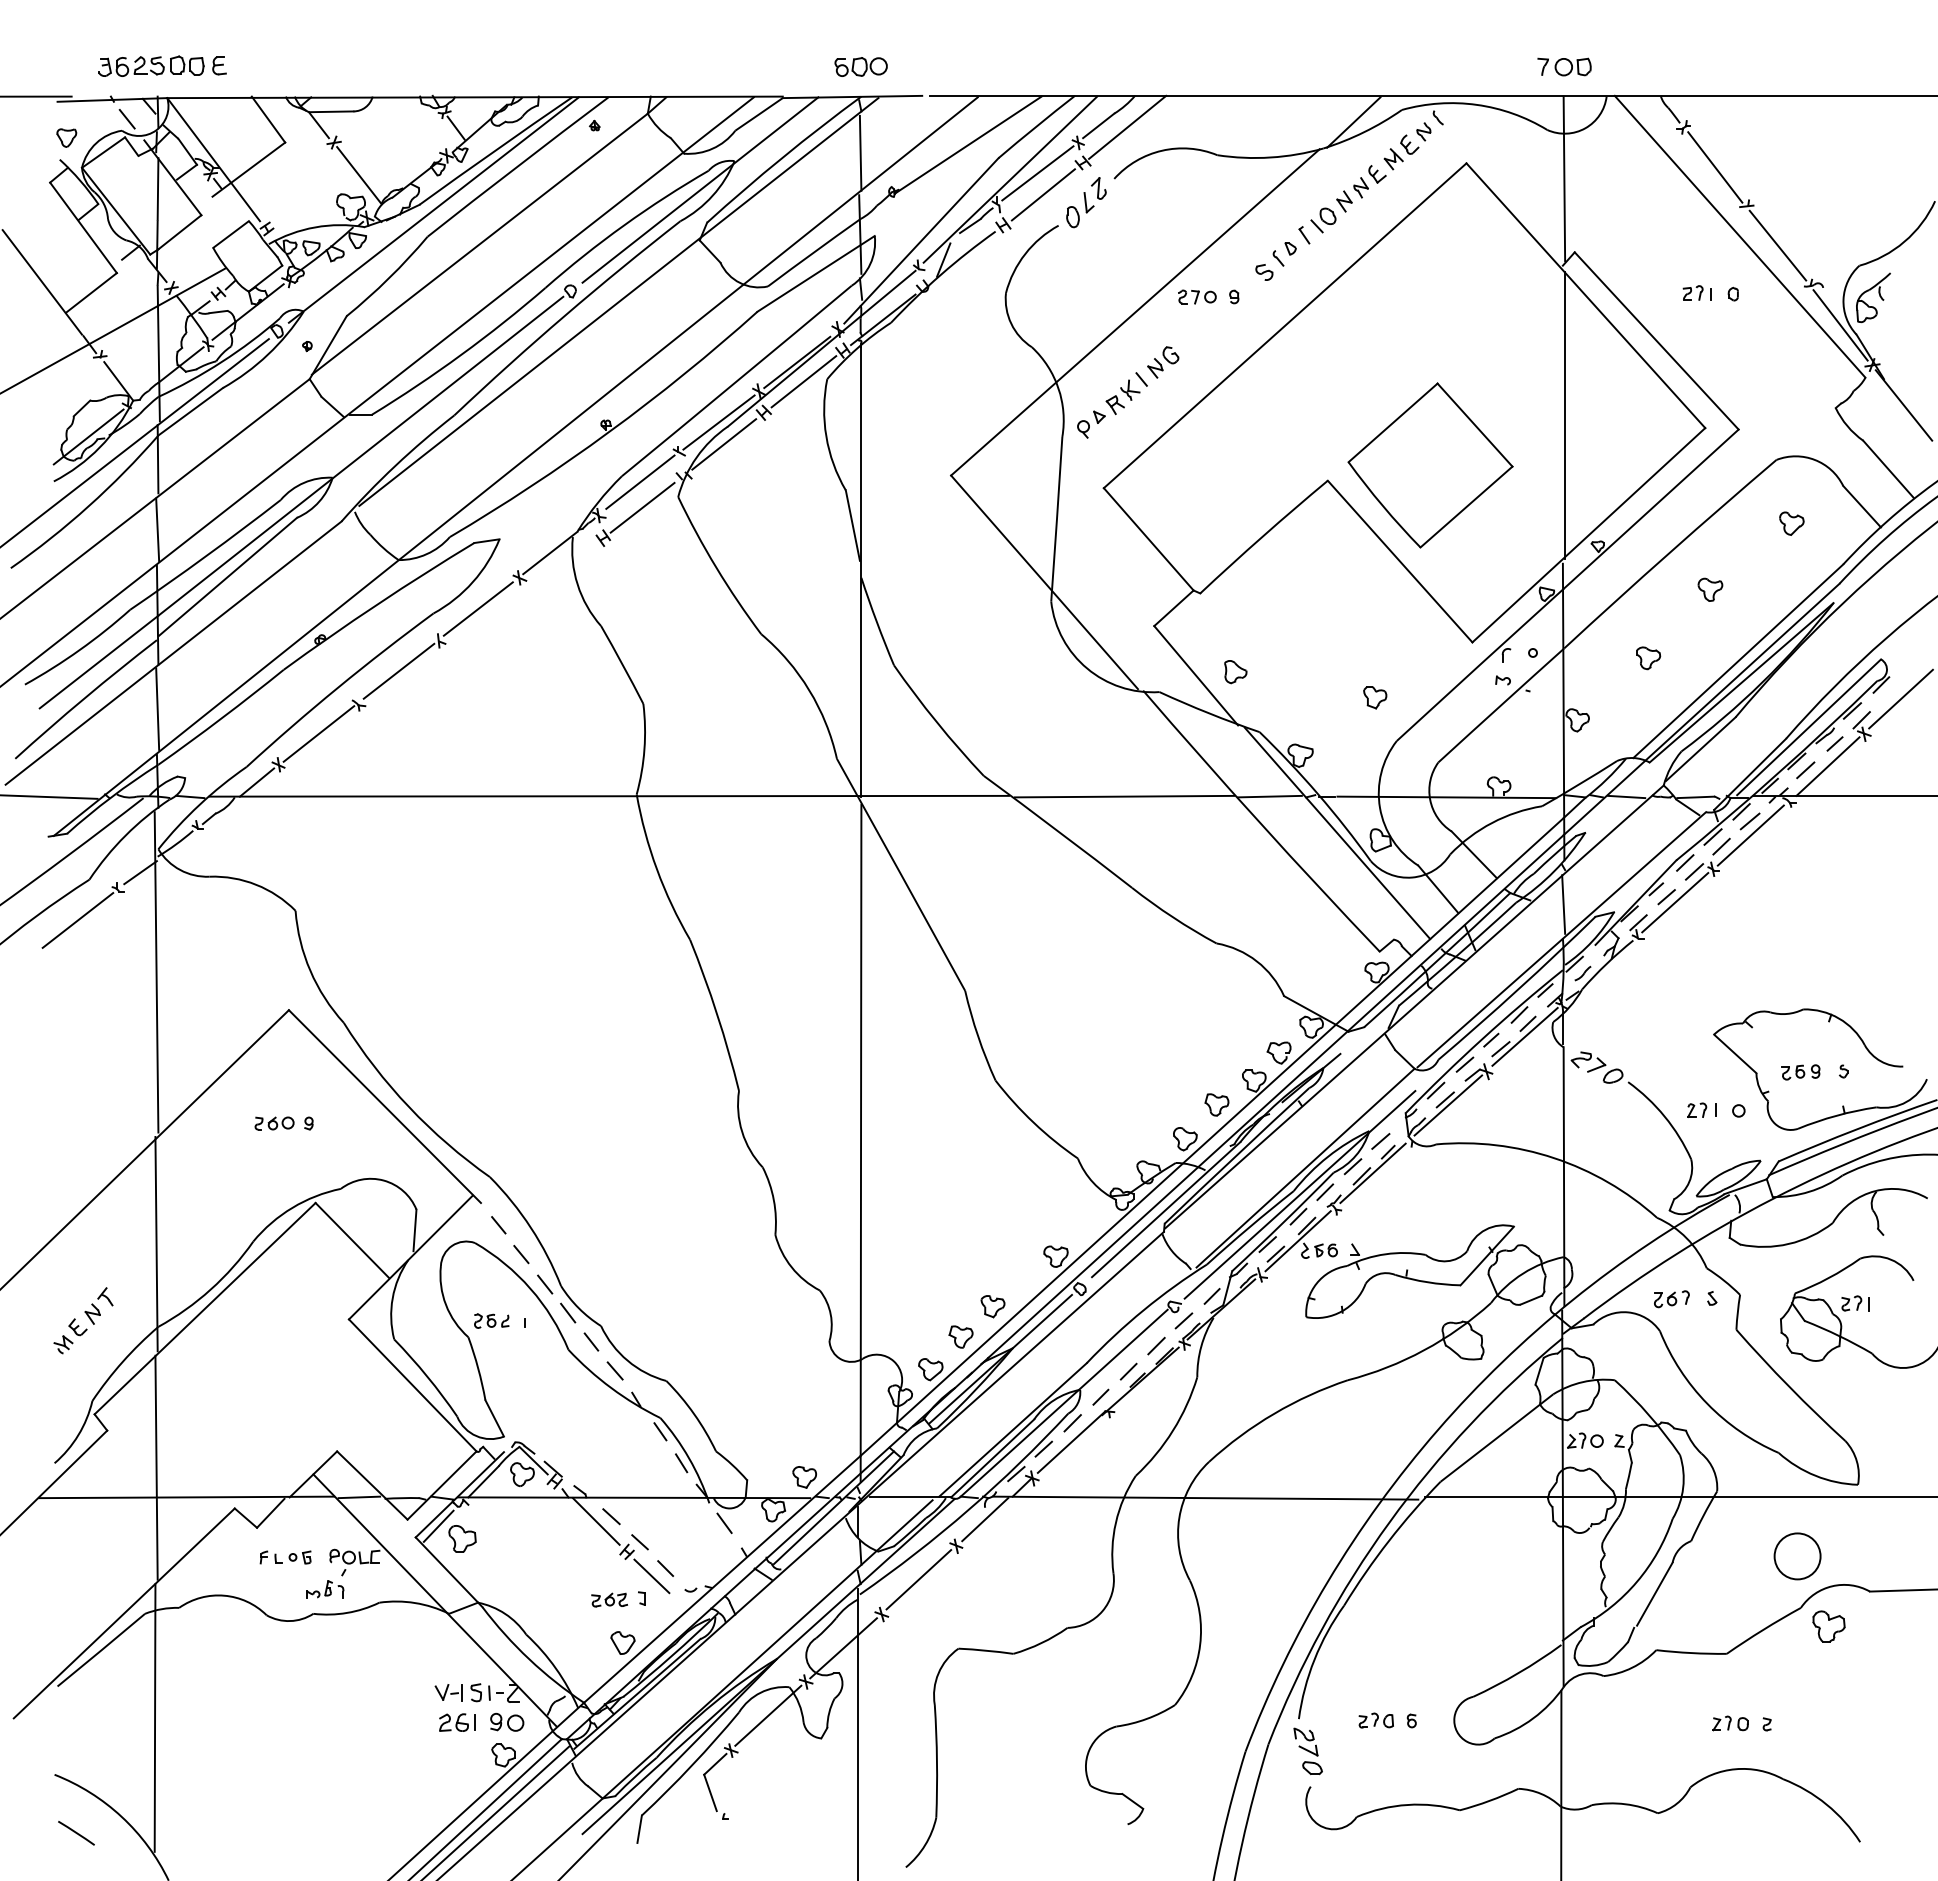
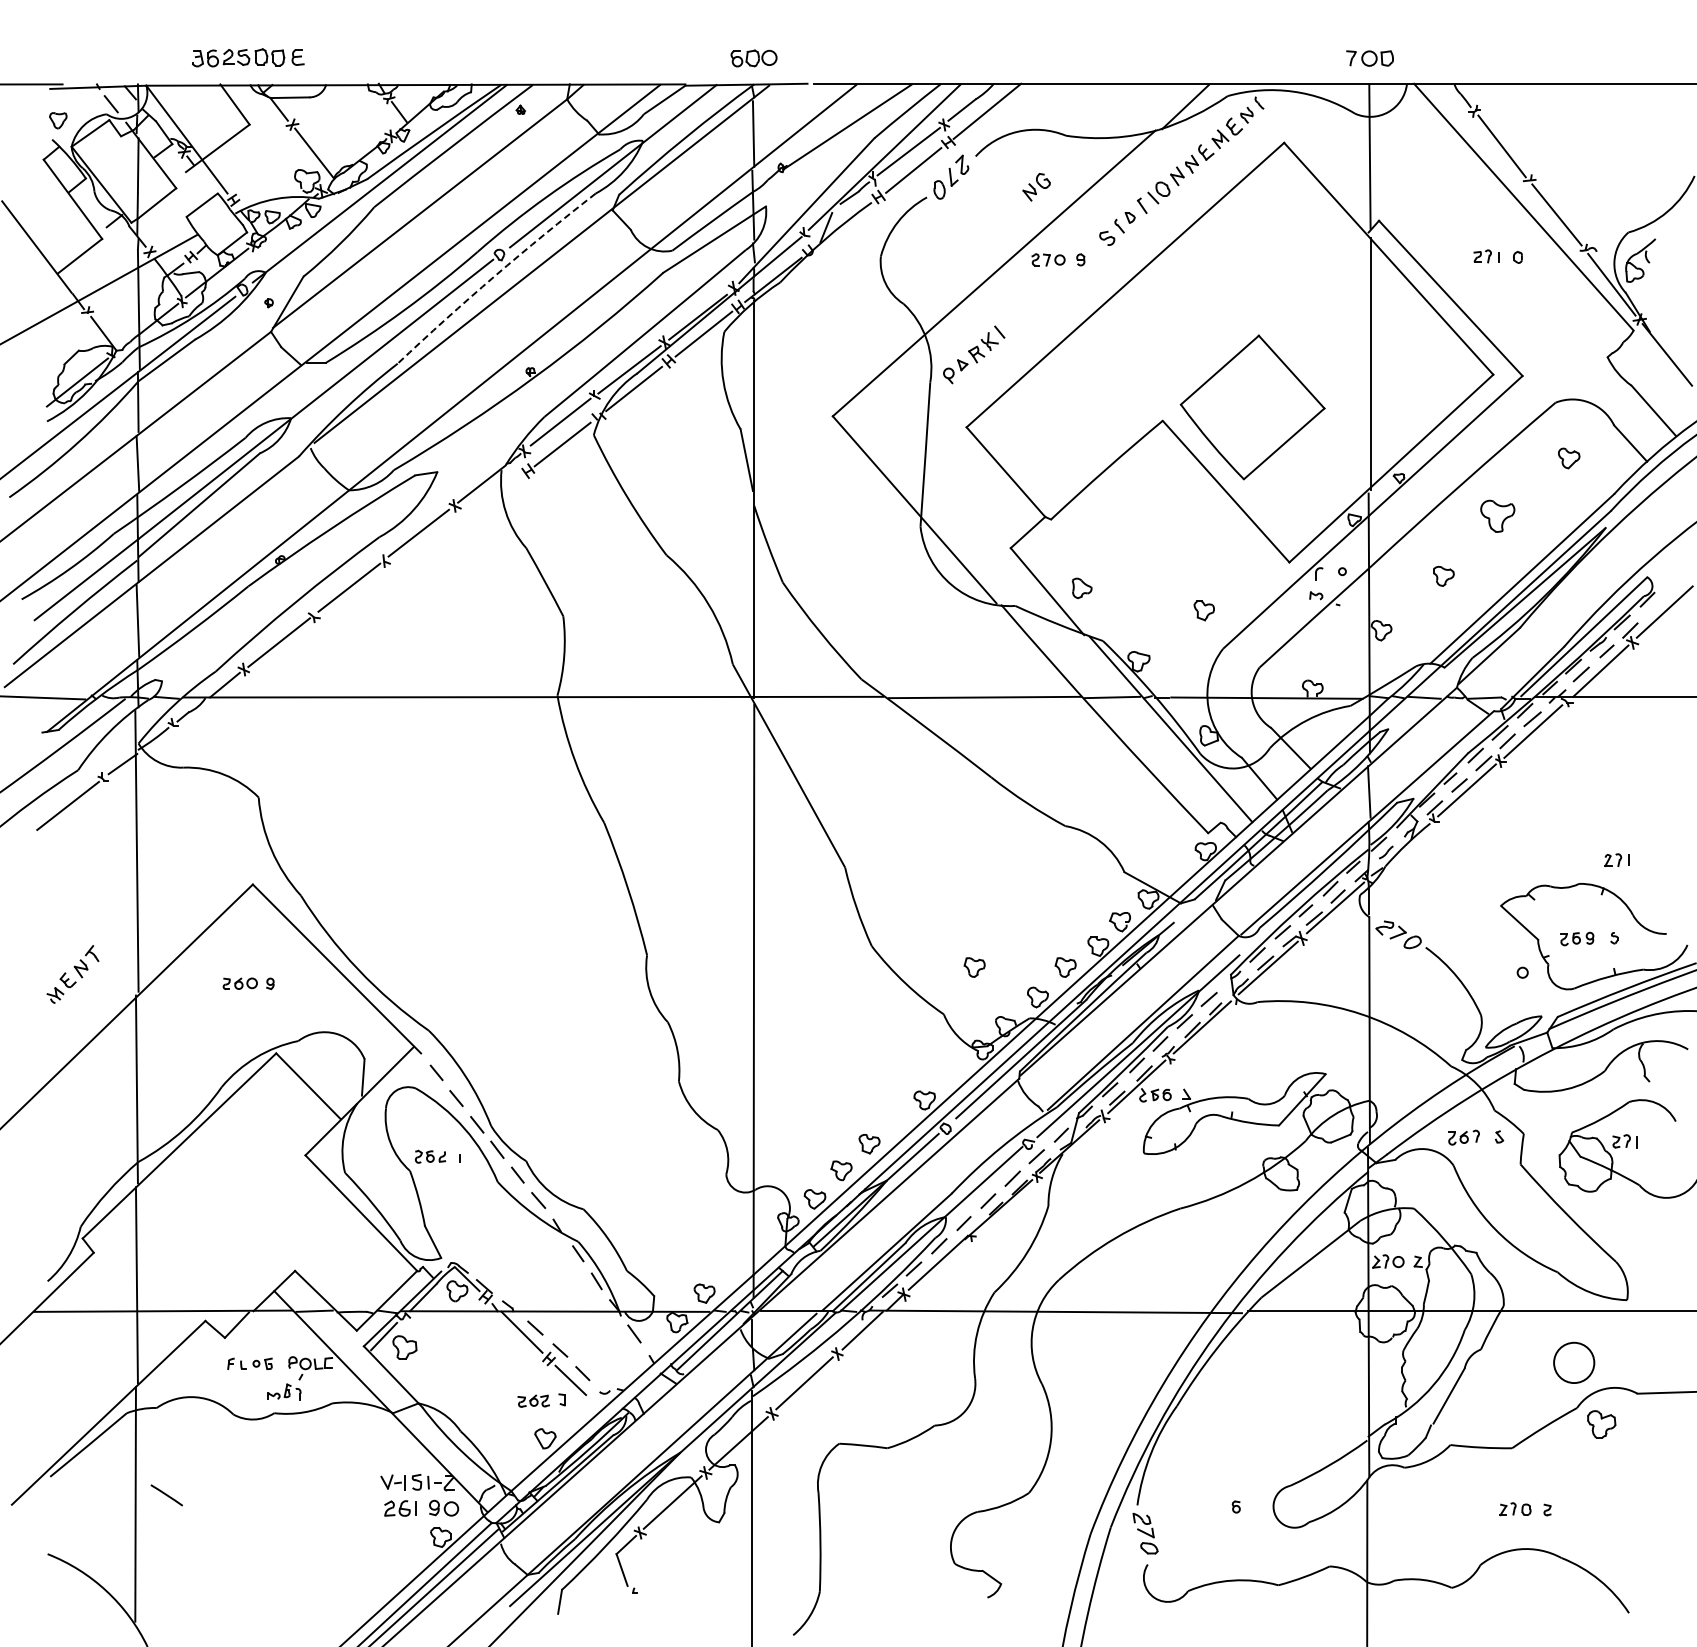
part: (162, 65) -> (248, 57), moved
arc: (564, 315) -> (494, 276), solid -> dashed
part: (1163, 362) -> (1036, 187), moved
part: (1710, 589) -> (1497, 516), size x1.6
part: (1112, 1104) -> (974, 967), added
part: (1700, 1110) -> (1616, 860), moved
part: (82, 1320) -> (72, 974), moved
part: (1375, 1720) -> (1204, 1506), removed
line: (76, 1833) -> (166, 1495), moved

